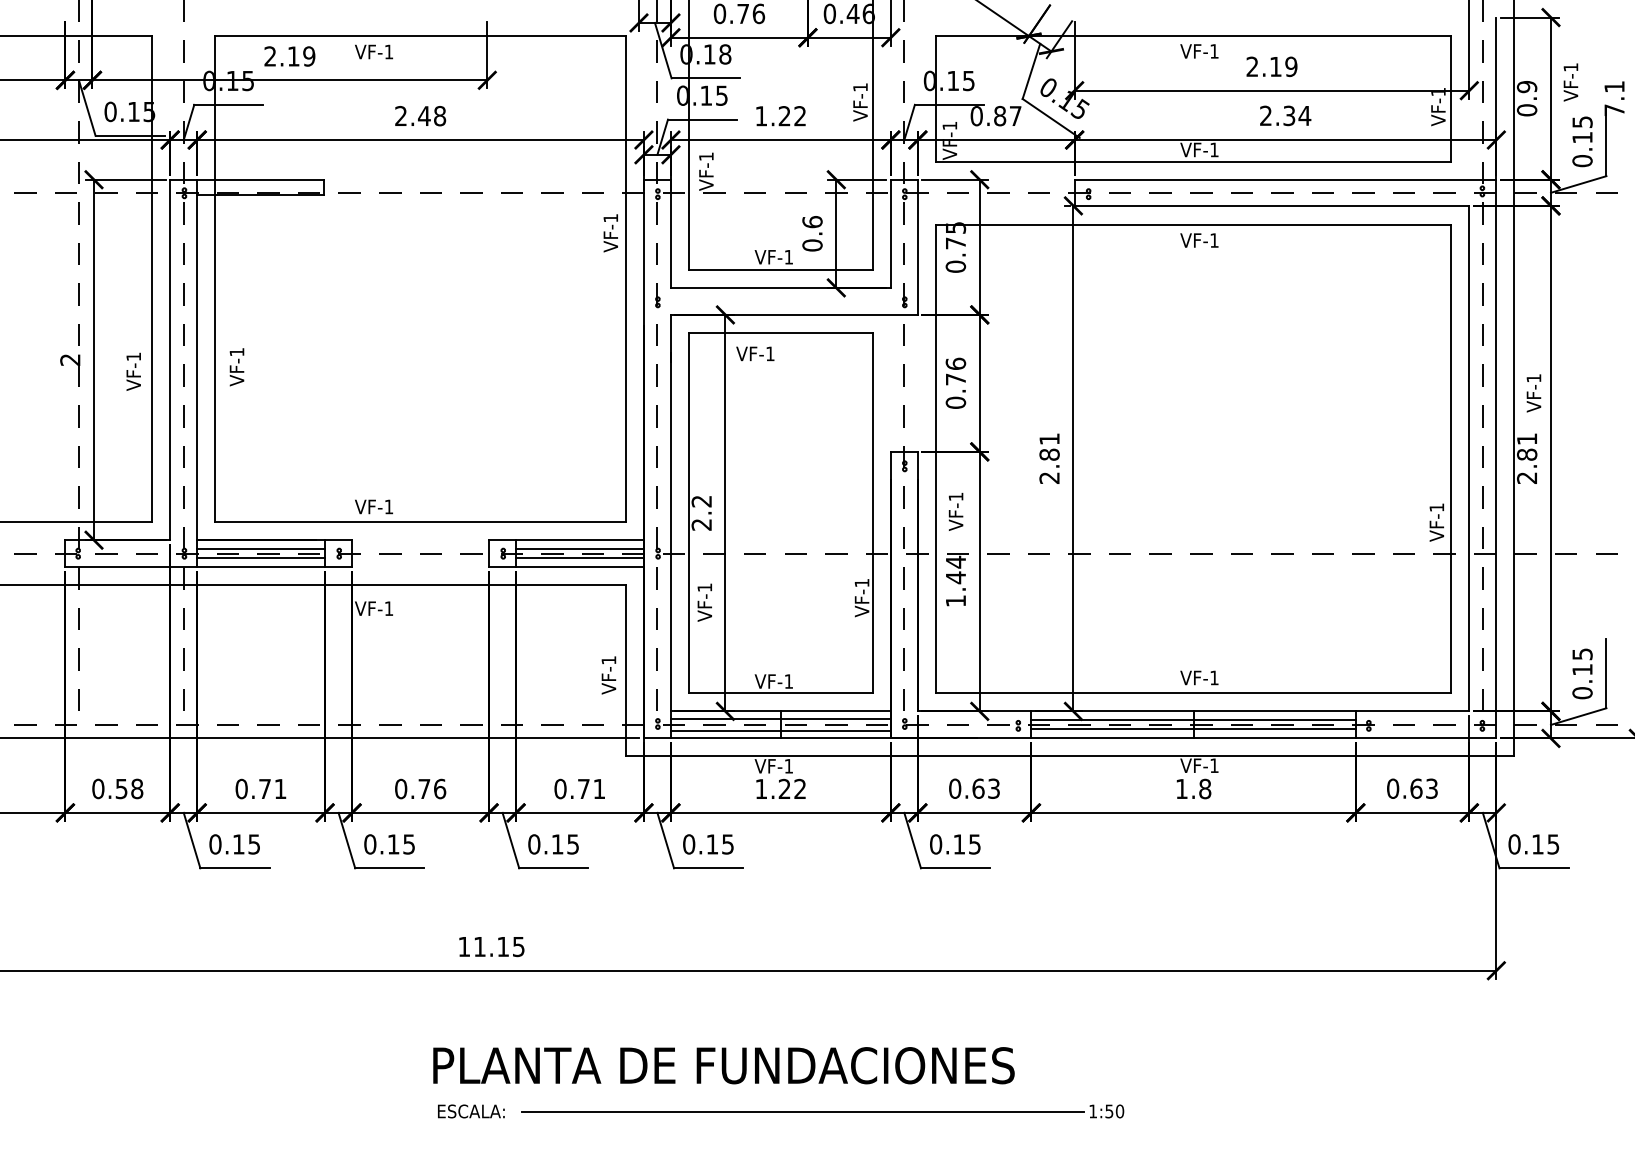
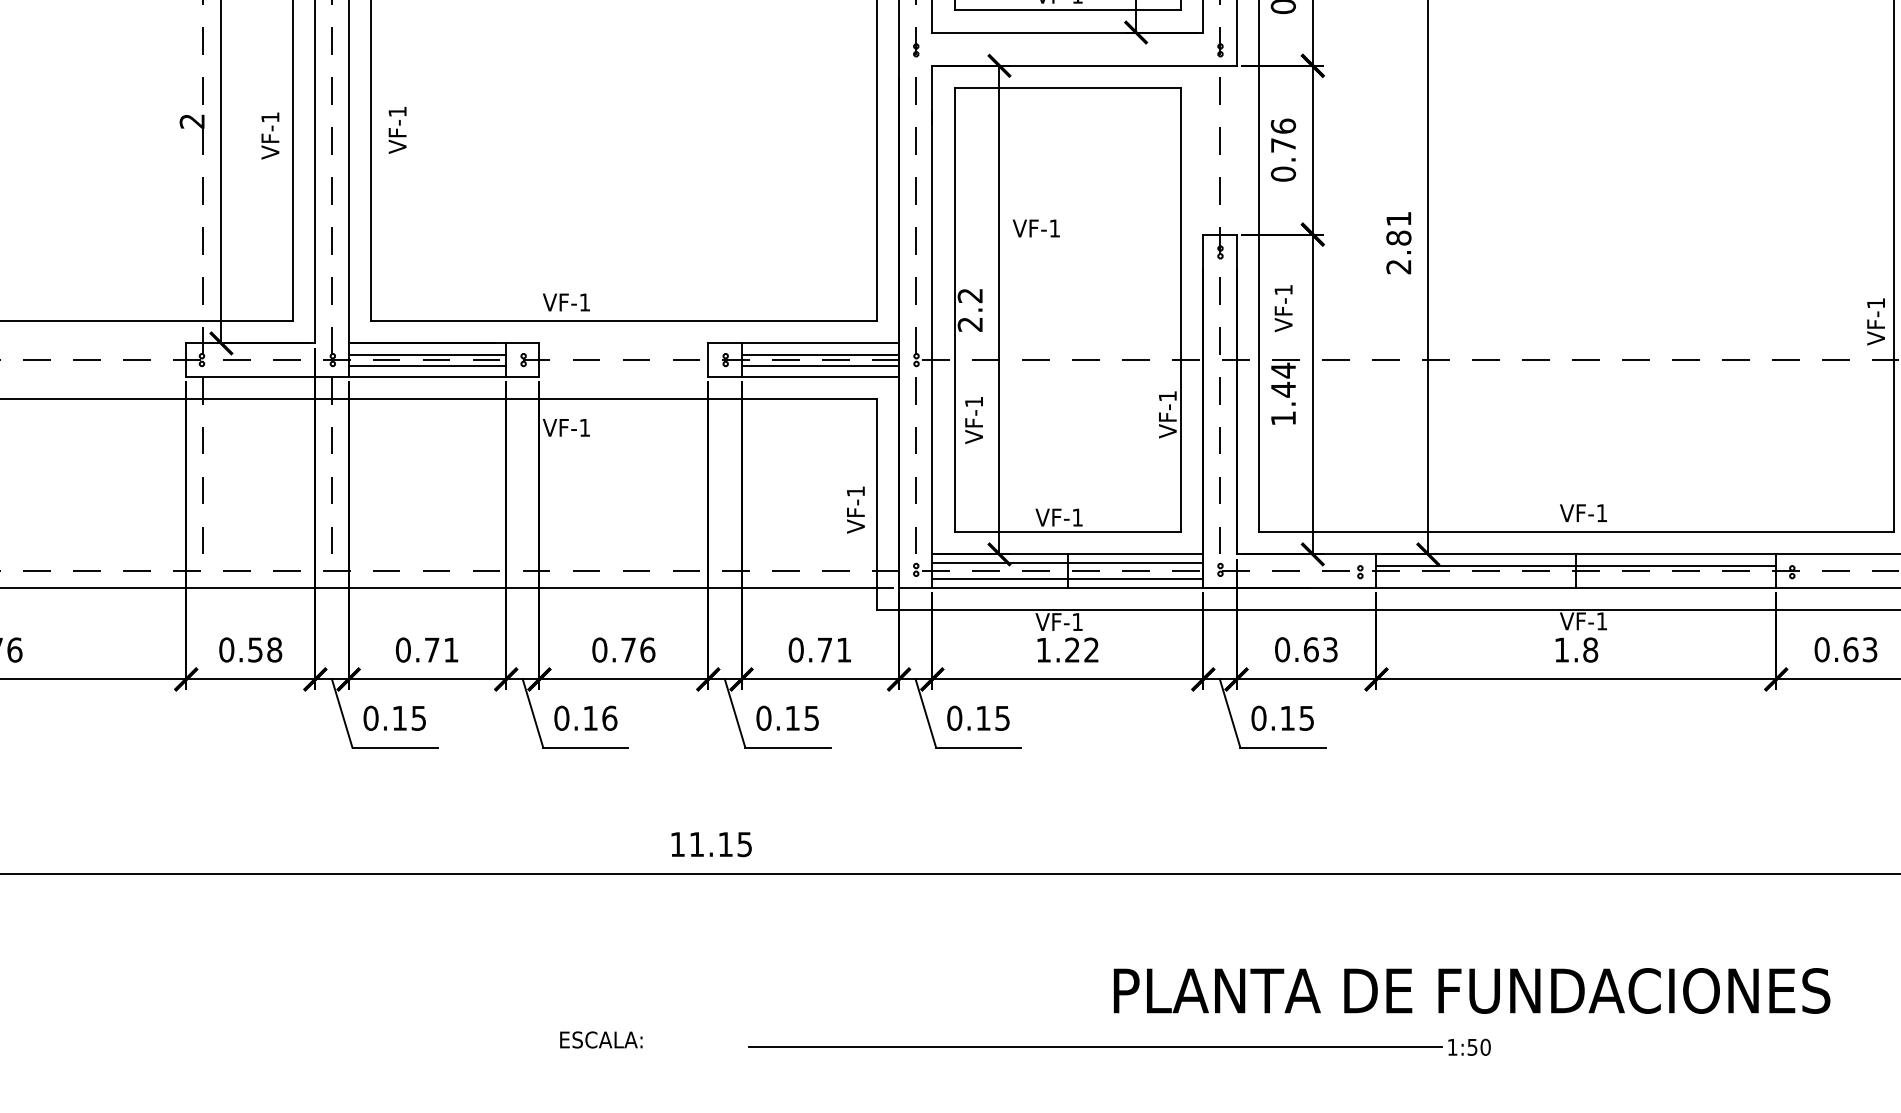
text: (755, 353) -> (1036, 227), moved
line: (1193, 729) -> (1576, 576), removed
text: (409, 844) -> (610, 718), 0.15 -> 0.16
text: (723, 1065) -> (1471, 990), moved
text: (471, 1111) -> (601, 1040), moved

